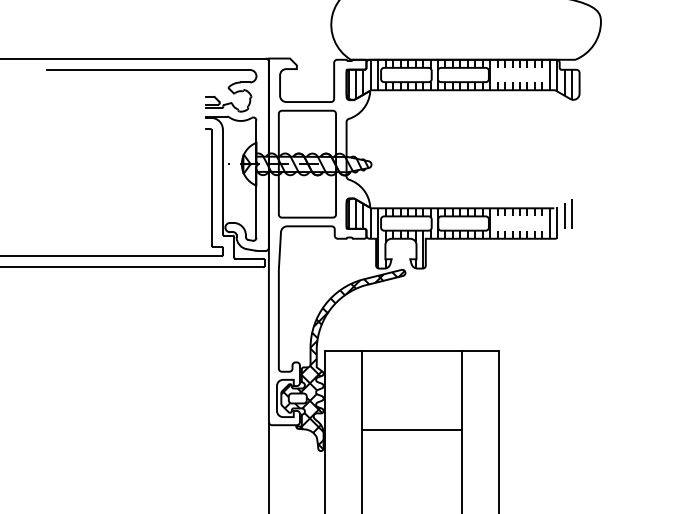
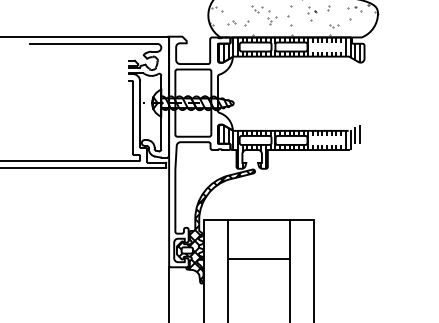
hatch: (466, 32) -> (293, 20), added
line: (411, 430) -> (258, 259), moved

